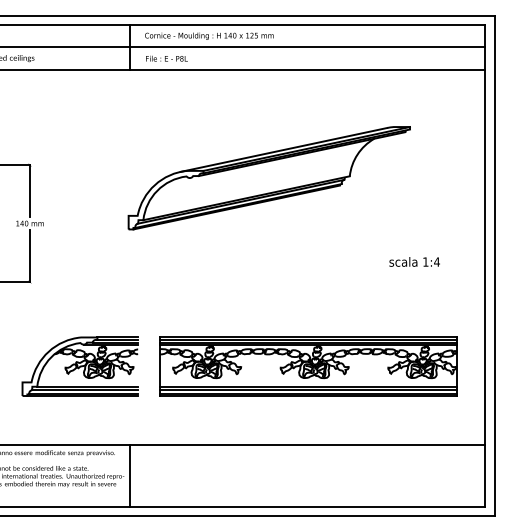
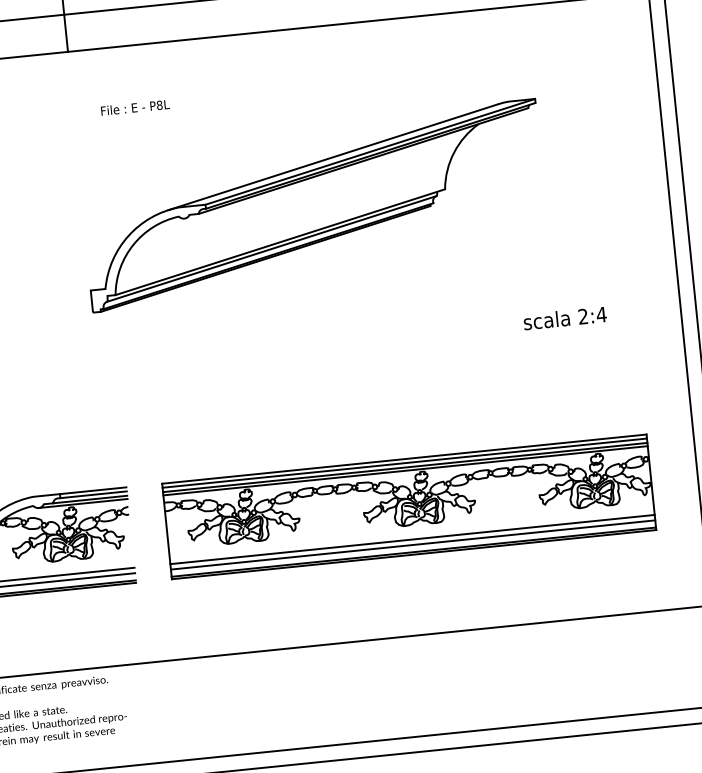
text: (166, 58) -> (134, 107), moved
text: (425, 261) -> (582, 315), 1:4 -> 2:4
line: (129, 475) -> (135, 714), removed

